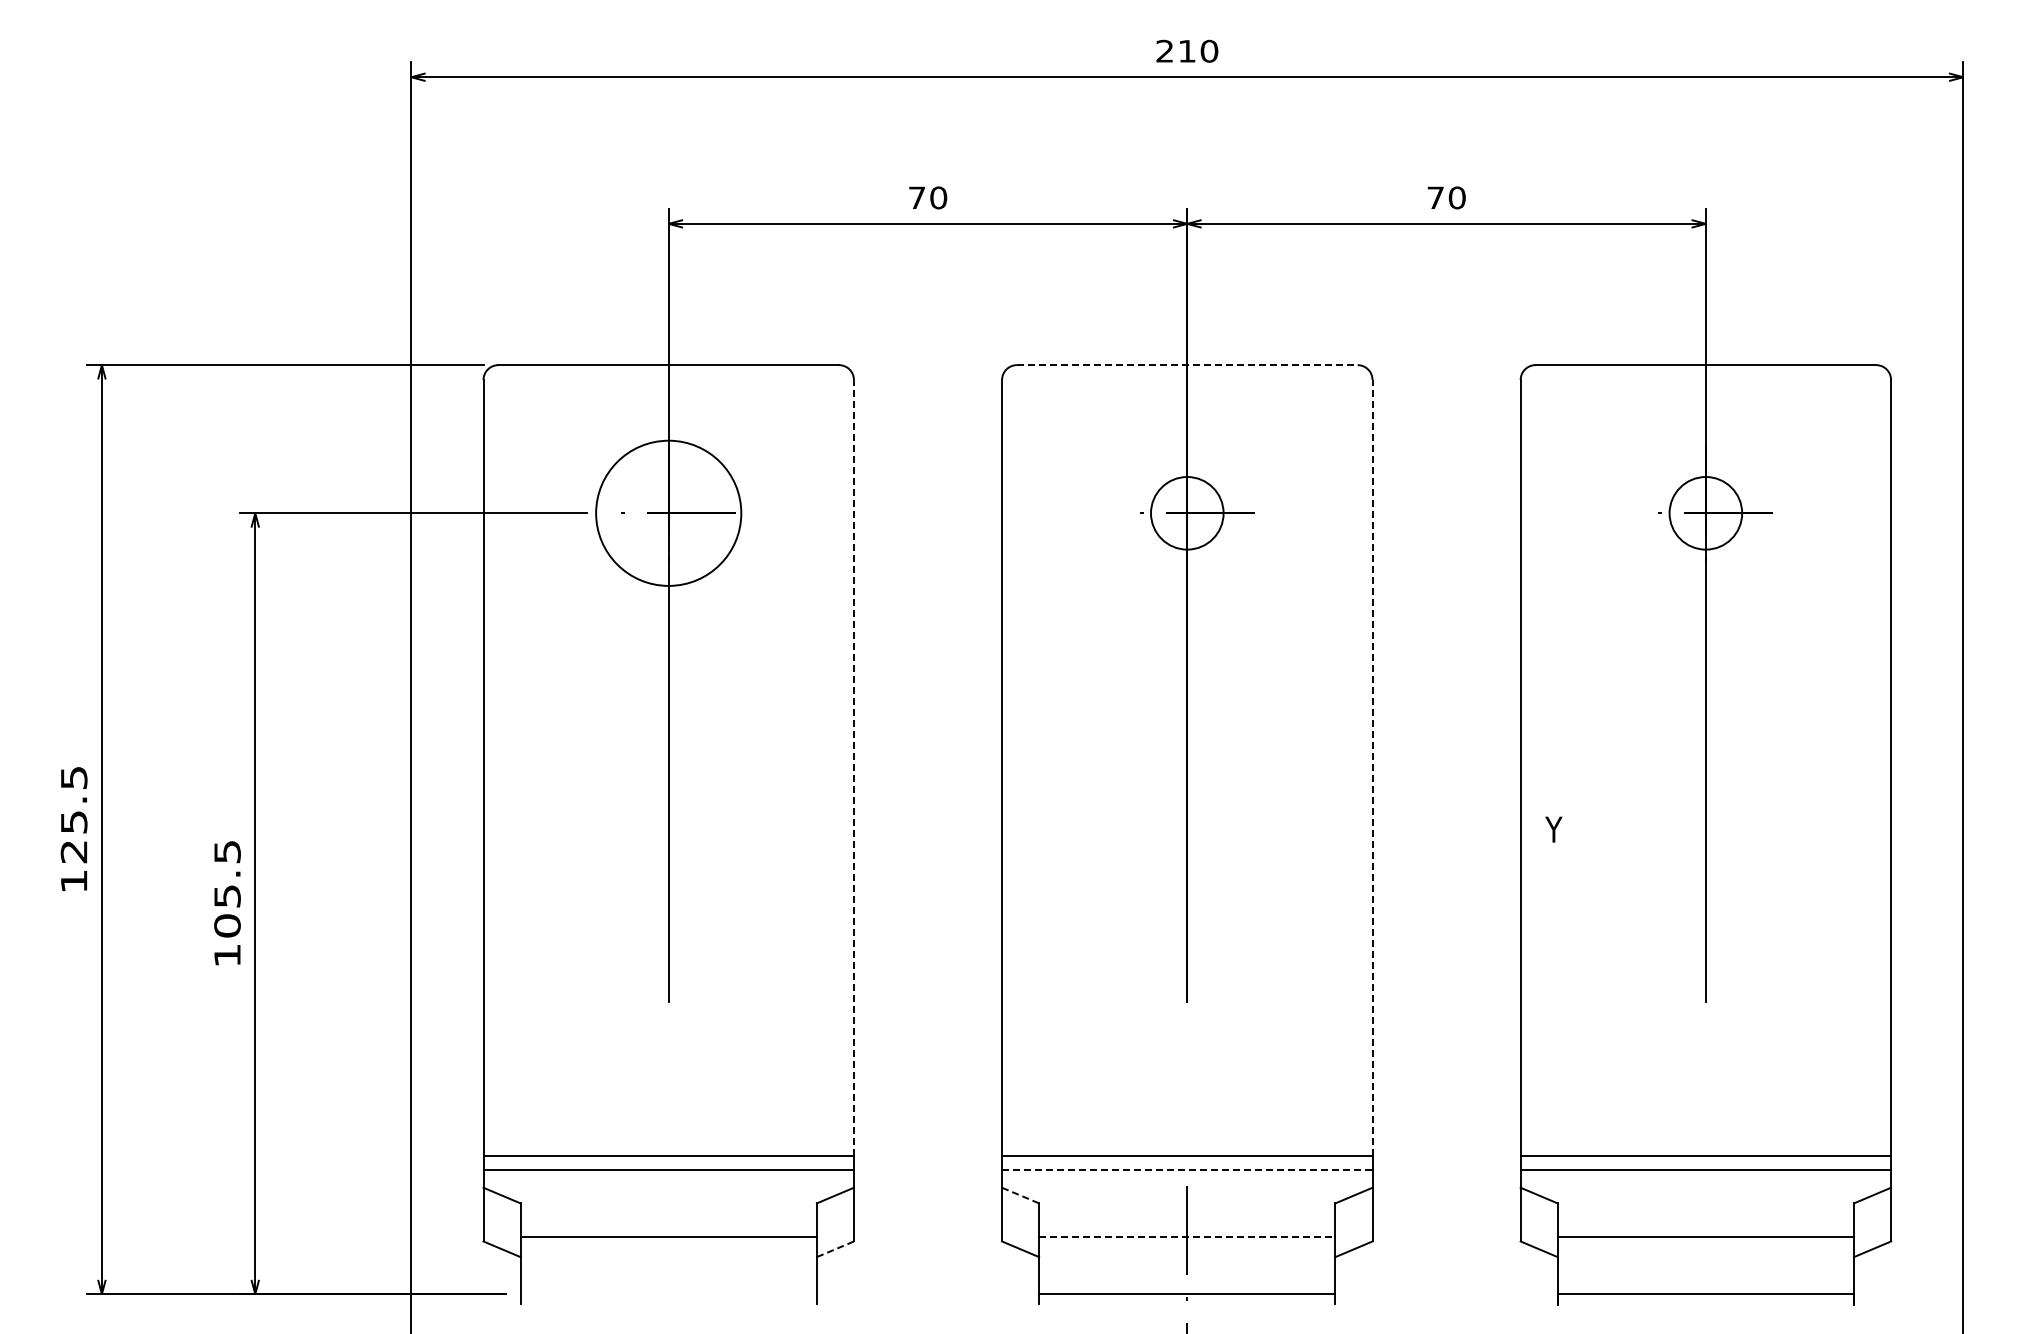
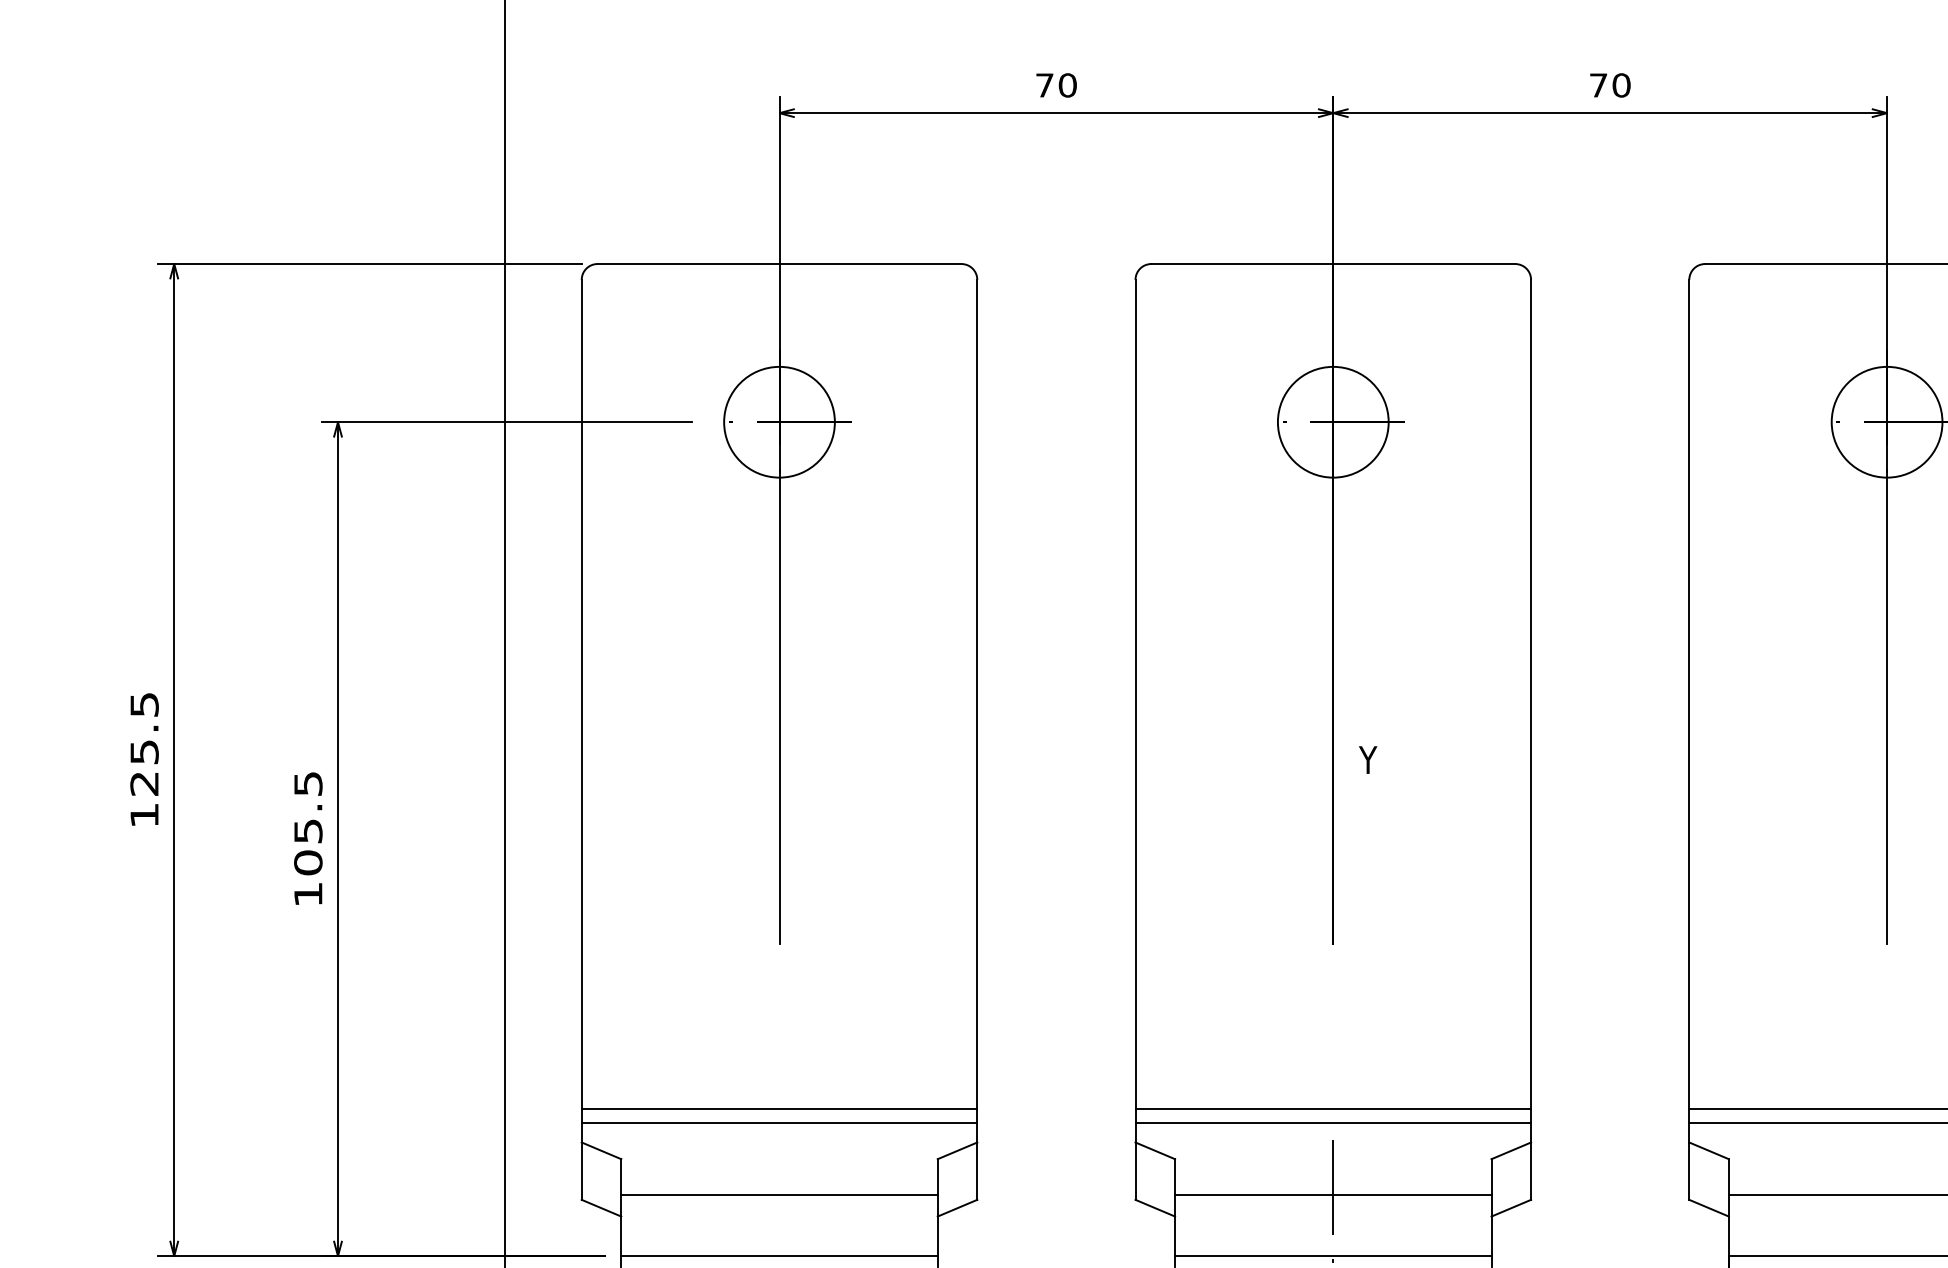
line: (1187, 365) -> (1333, 264), dashed -> solid
circle: (668, 513) -> (779, 422), size x0.71
circle: (1187, 513) -> (1333, 422), size x1.43
circle: (1705, 513) -> (1886, 422), size x1.43
line: (853, 767) -> (976, 693), dashed -> solid
line: (1372, 767) -> (1531, 693), dashed -> solid
text: (1553, 829) -> (1367, 759), moved
line: (1187, 1169) -> (1333, 1122), dashed -> solid
line: (1021, 1195) -> (1156, 1150), dashed -> solid
line: (1187, 1237) -> (1333, 1195), dashed -> solid
line: (834, 1249) -> (956, 1208), dashed -> solid
line: (668, 1294) -> (779, 1256), added

